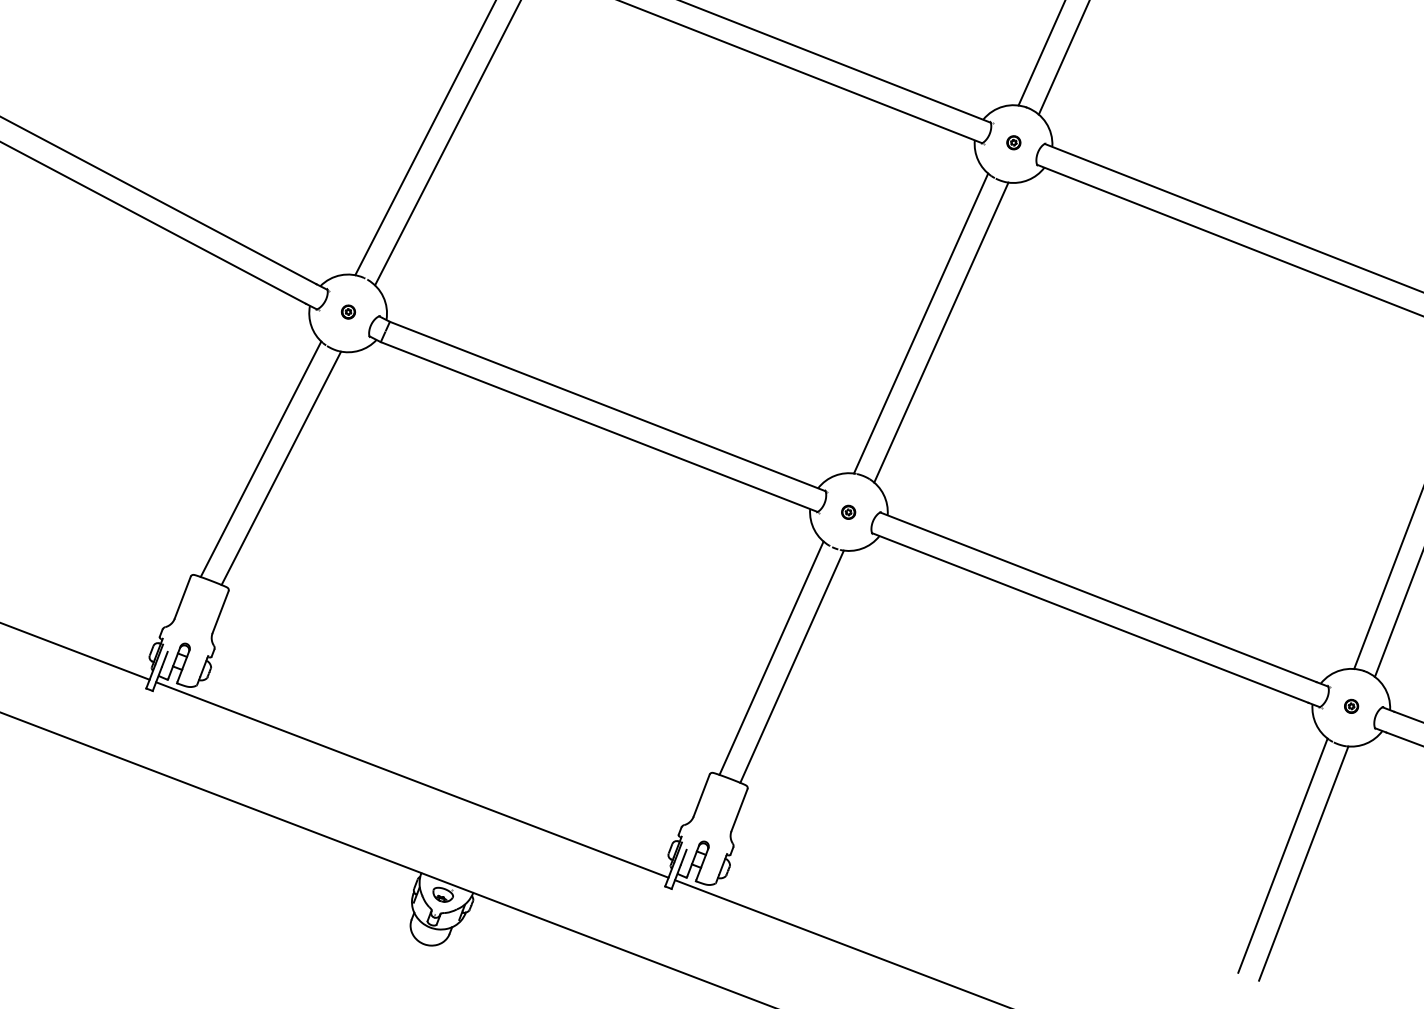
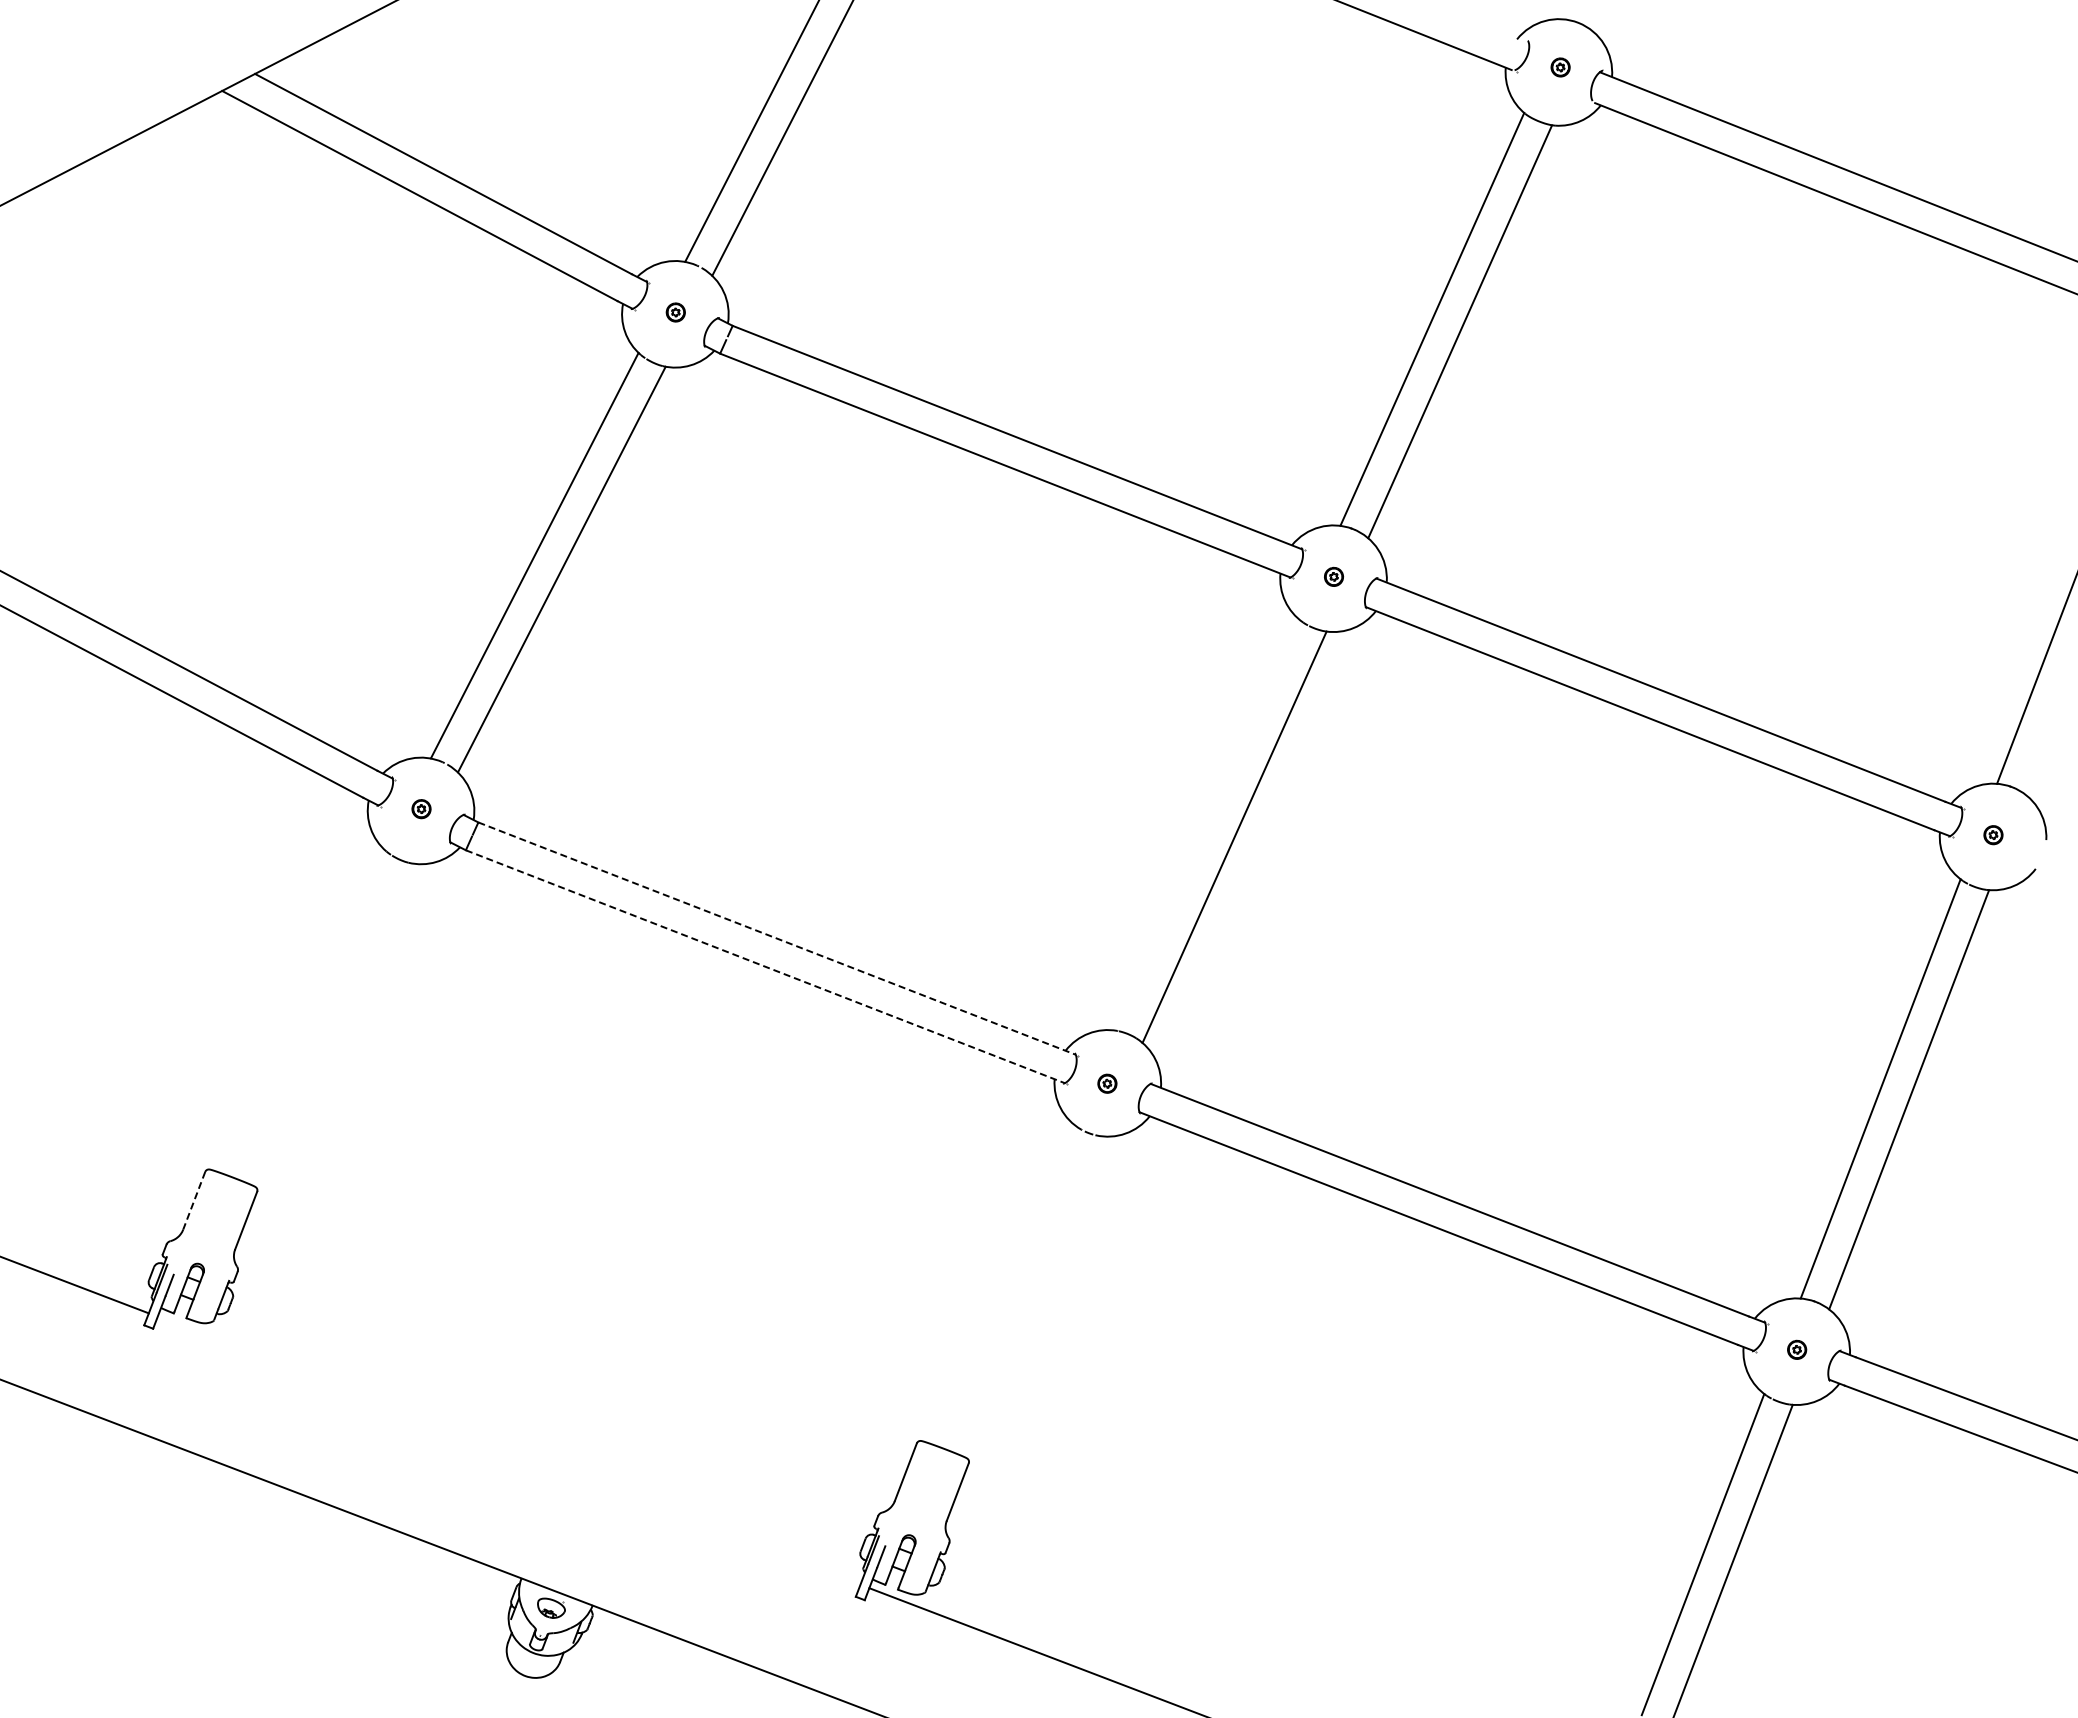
line: (920, 323) -> (1206, 824), removed
line: (608, 406) -> (777, 938), solid -> dashed
line: (599, 426) -> (765, 966), solid -> dashed
line: (260, 458) -> (301, 1010), removed
line: (281, 468) -> (329, 1023), removed
line: (182, 597) -> (194, 1200), solid -> dashed
line: (771, 658) -> (1001, 1283), removed
line: (791, 666) -> (1029, 1295), removed
line: (411, 779) -> (508, 1450), removed

